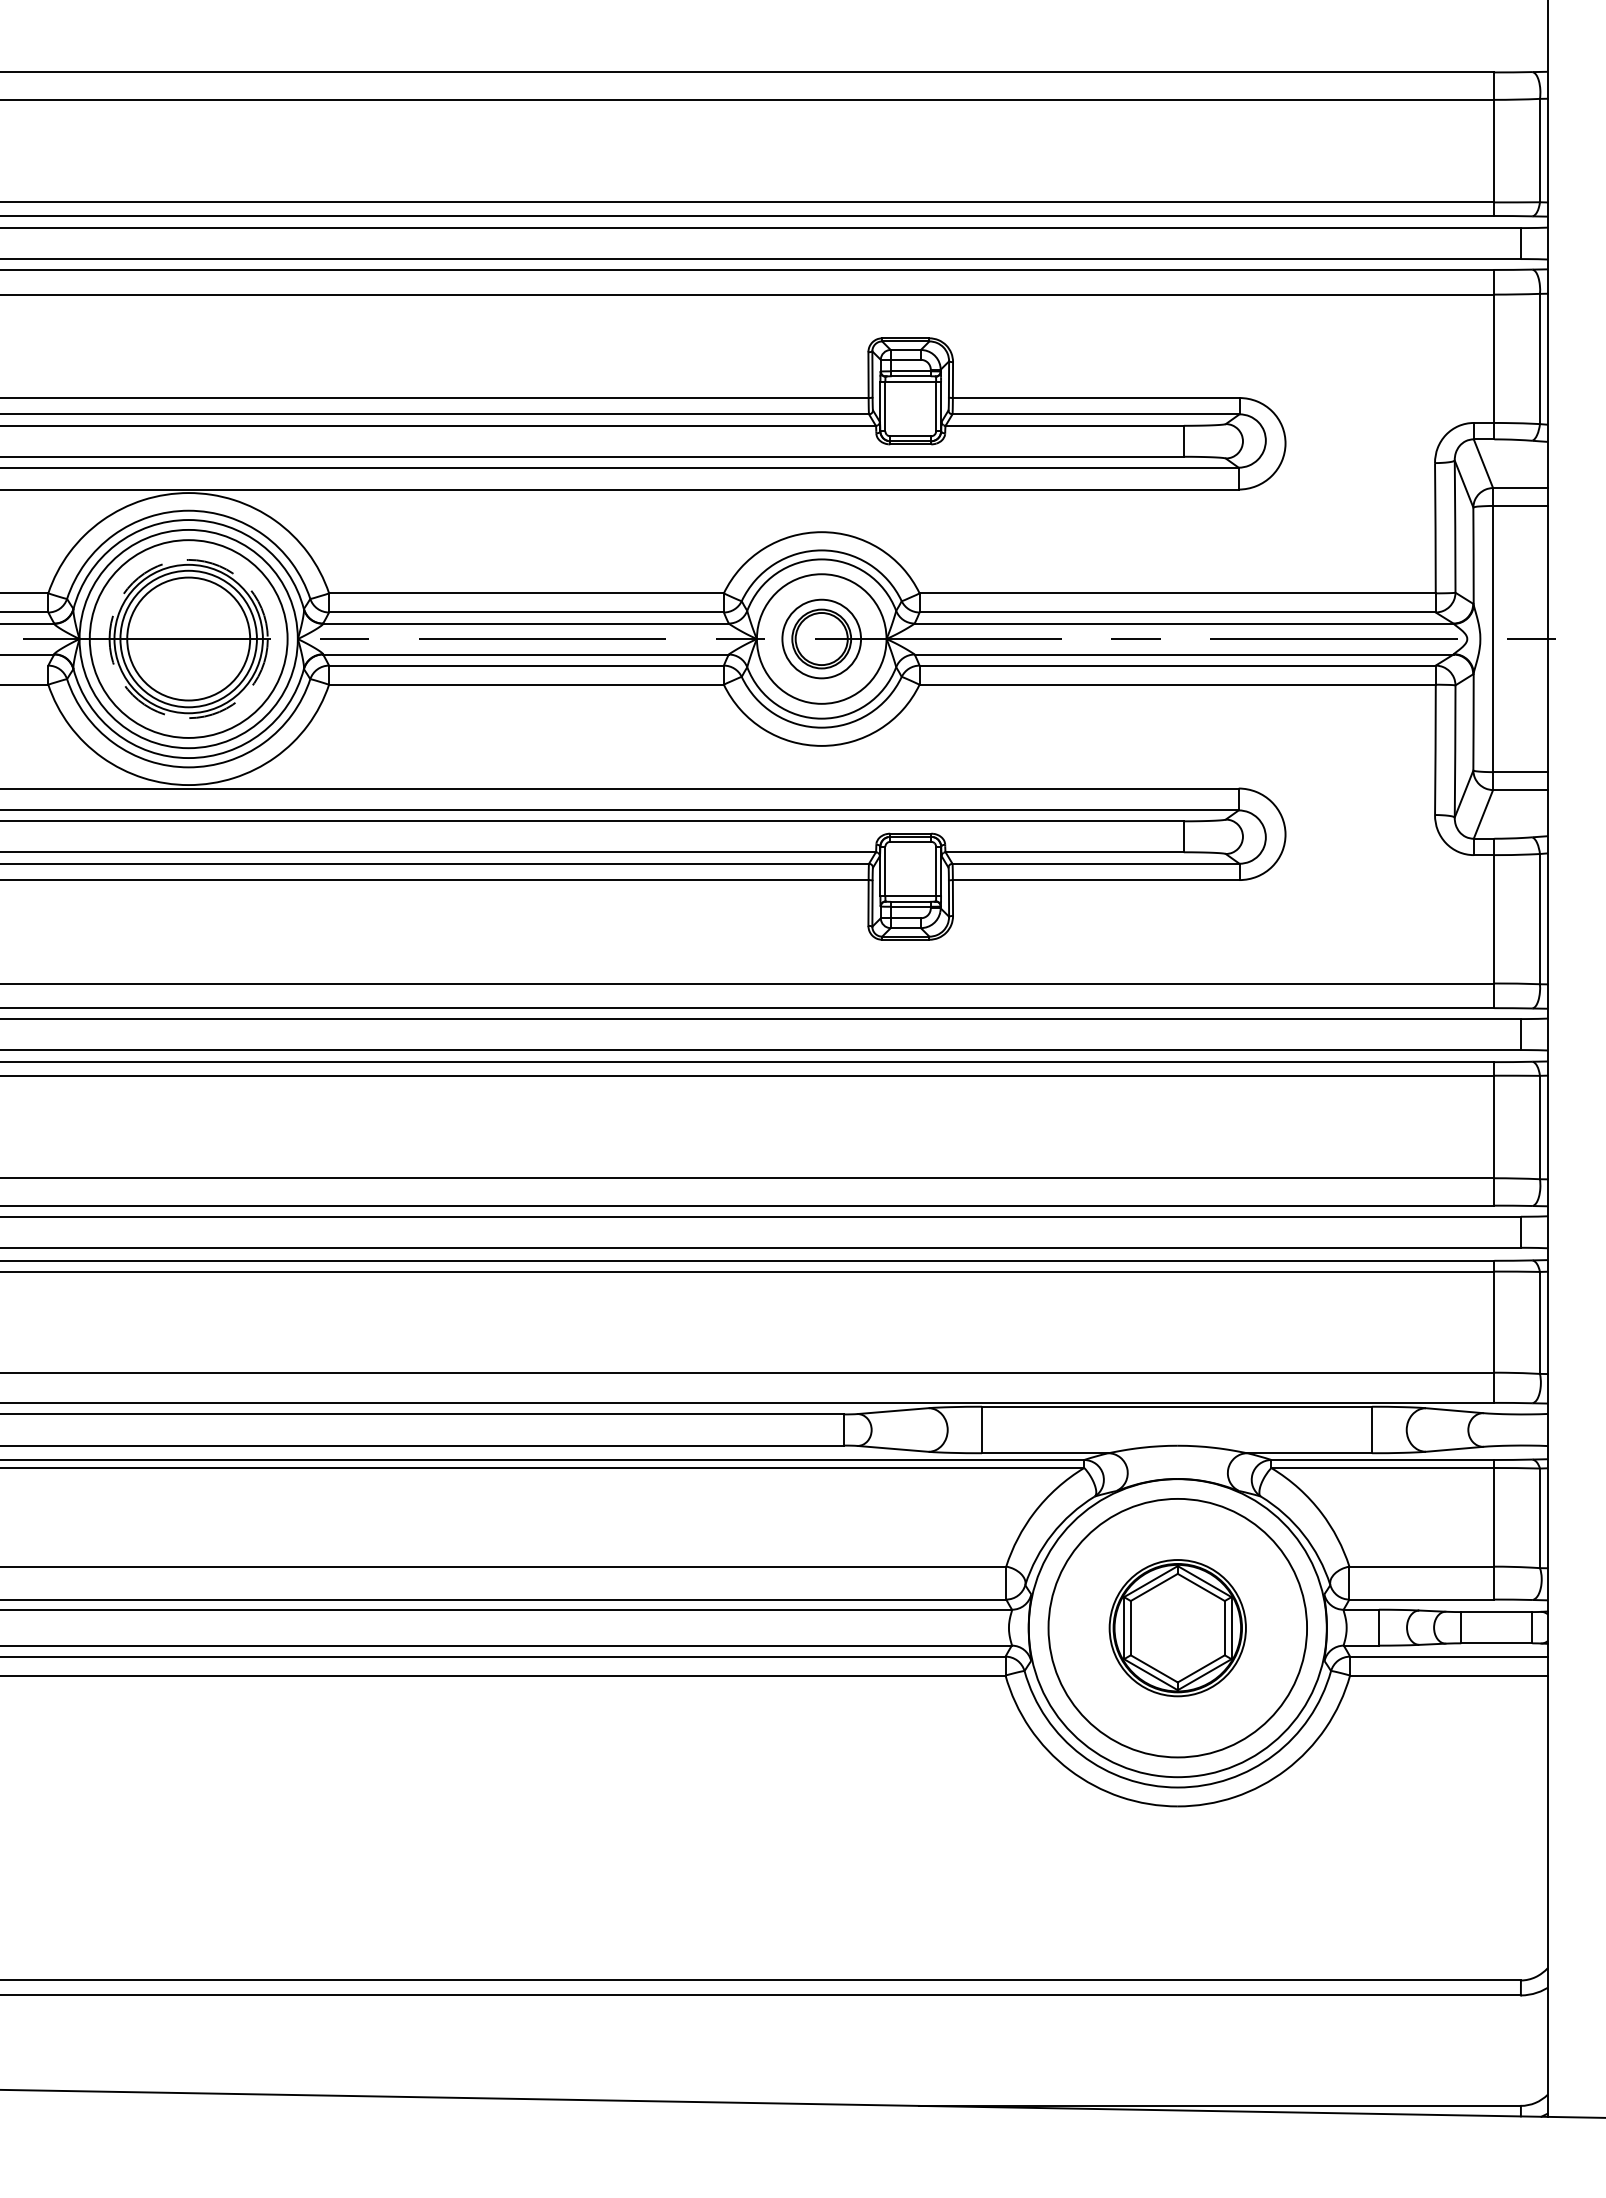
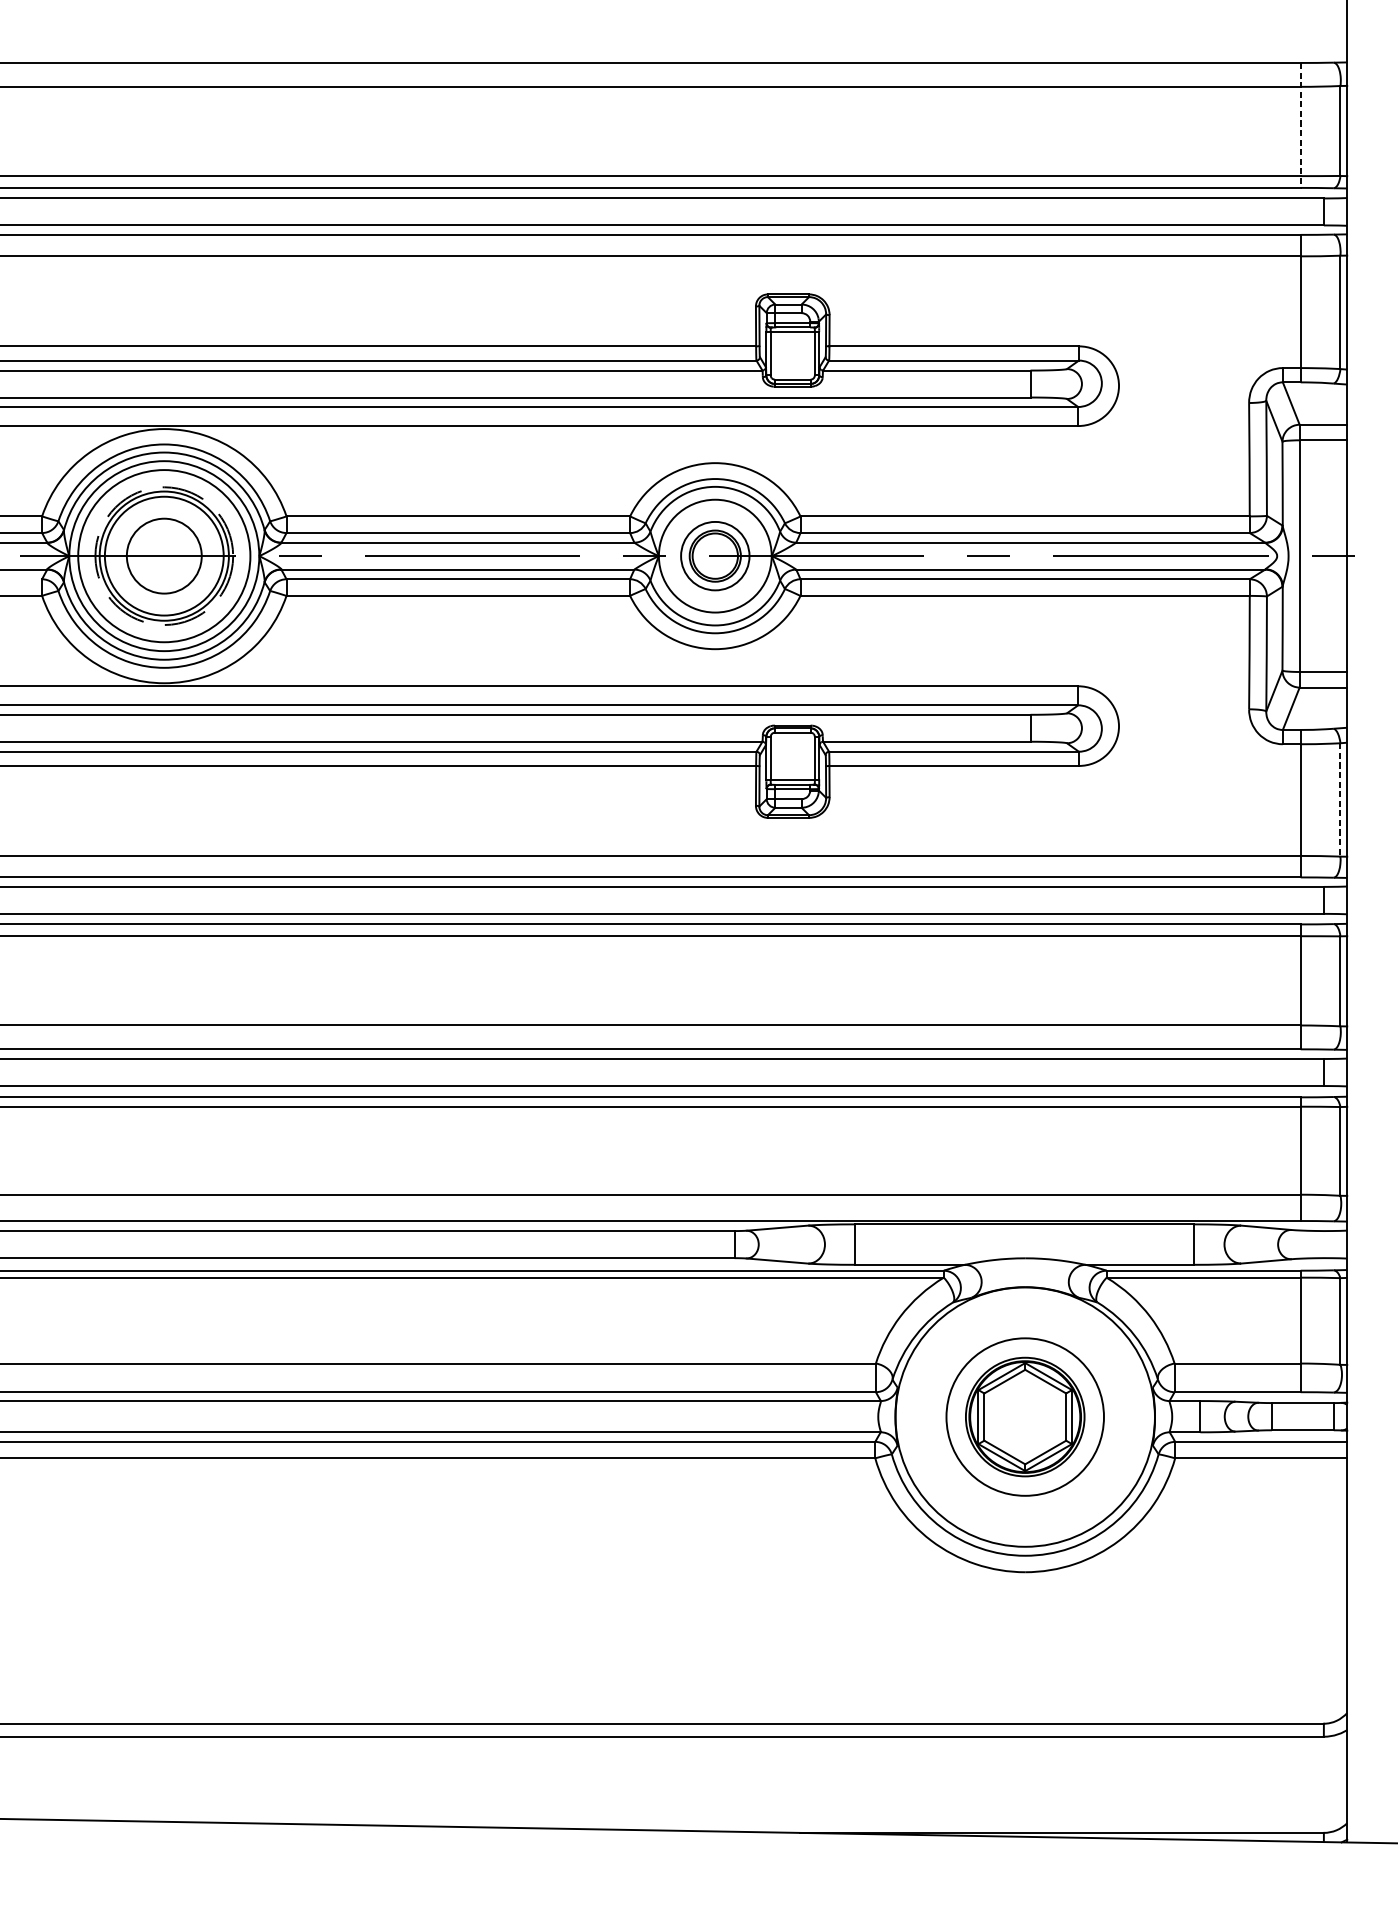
line: (1494, 144) -> (1300, 125), solid -> dashed
circle: (188, 638) -> (164, 555), size x0.7
line: (1539, 919) -> (1340, 800), solid -> dashed
circle: (1177, 1627) -> (1024, 1416), size x0.7

